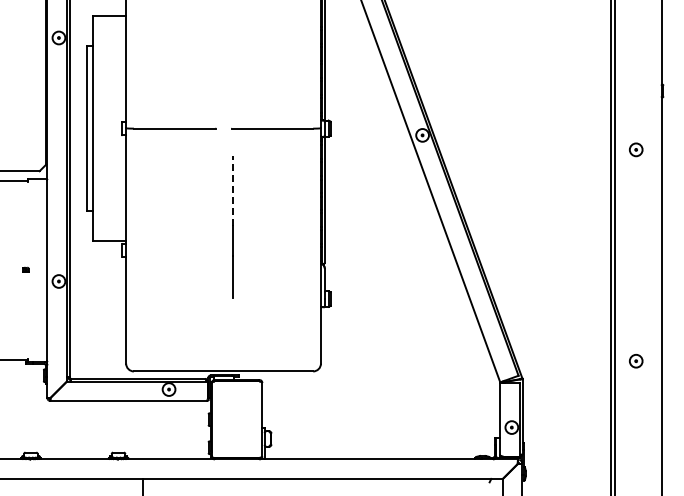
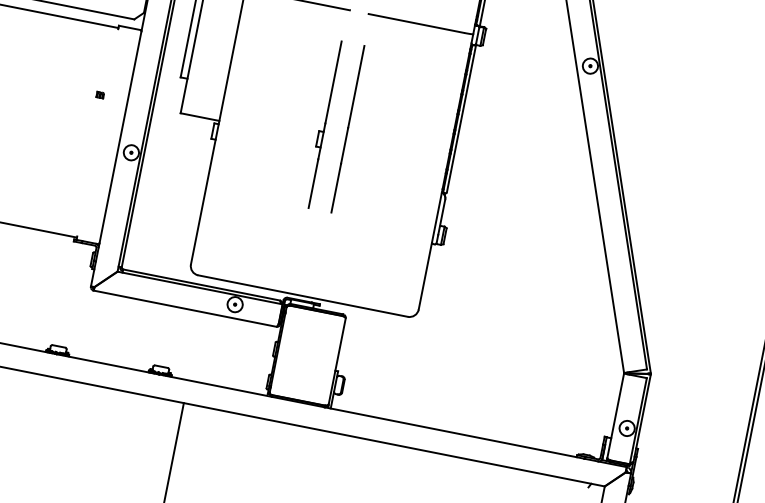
line: (233, 190) -> (356, 86), dashed -> solid
part: (211, 226) -> (322, 123), added
part: (25, 269) -> (99, 94), moved

